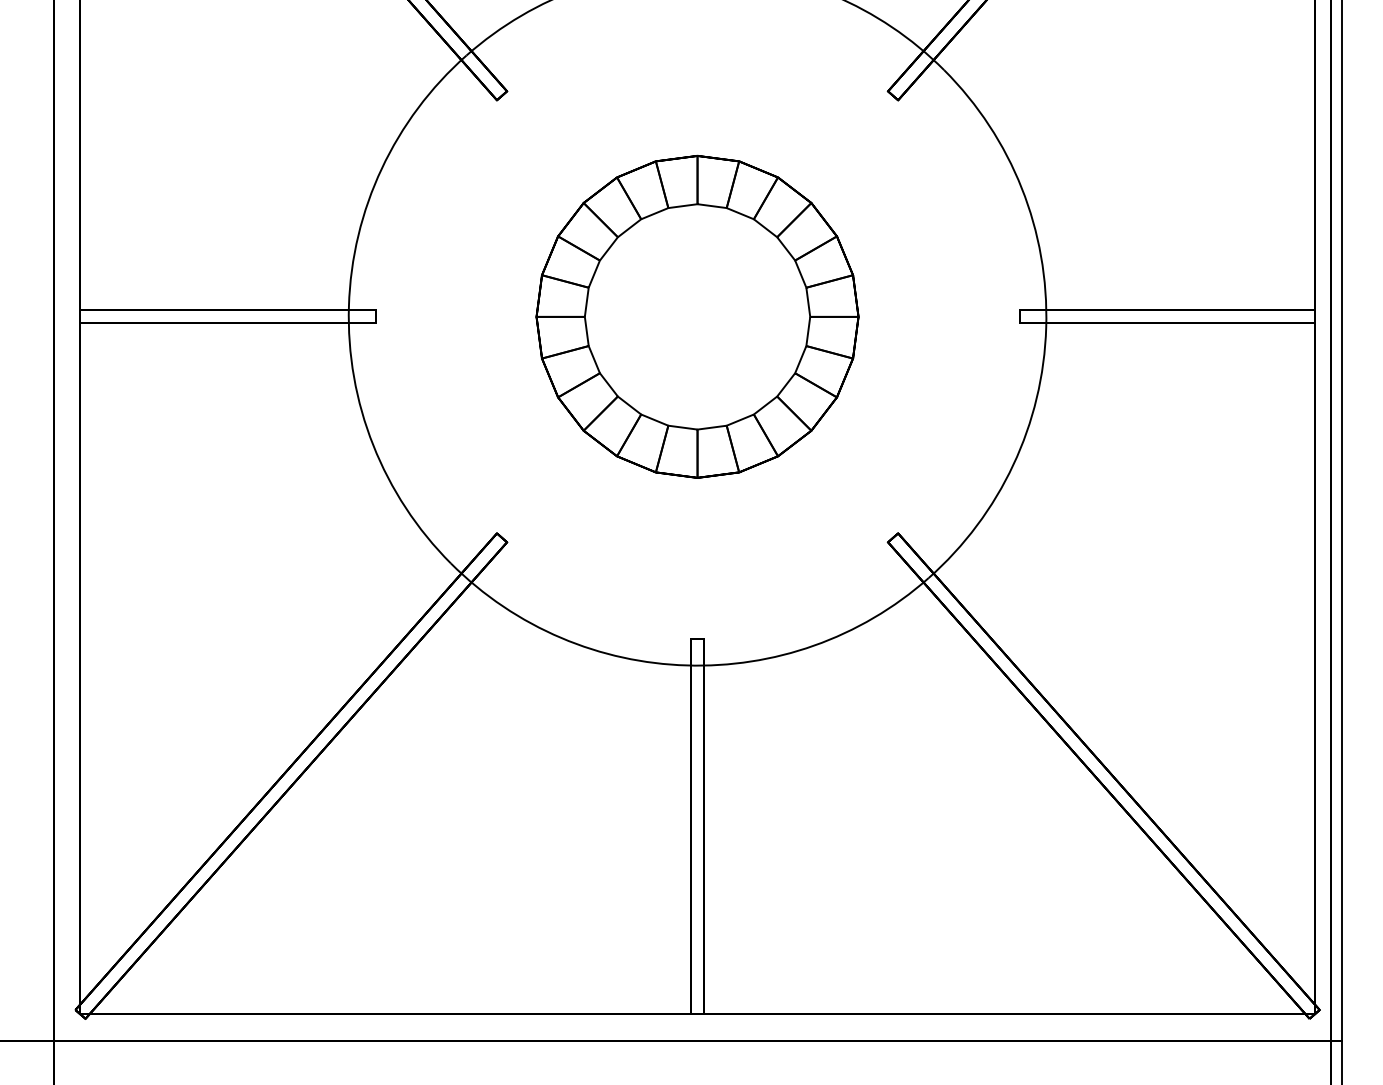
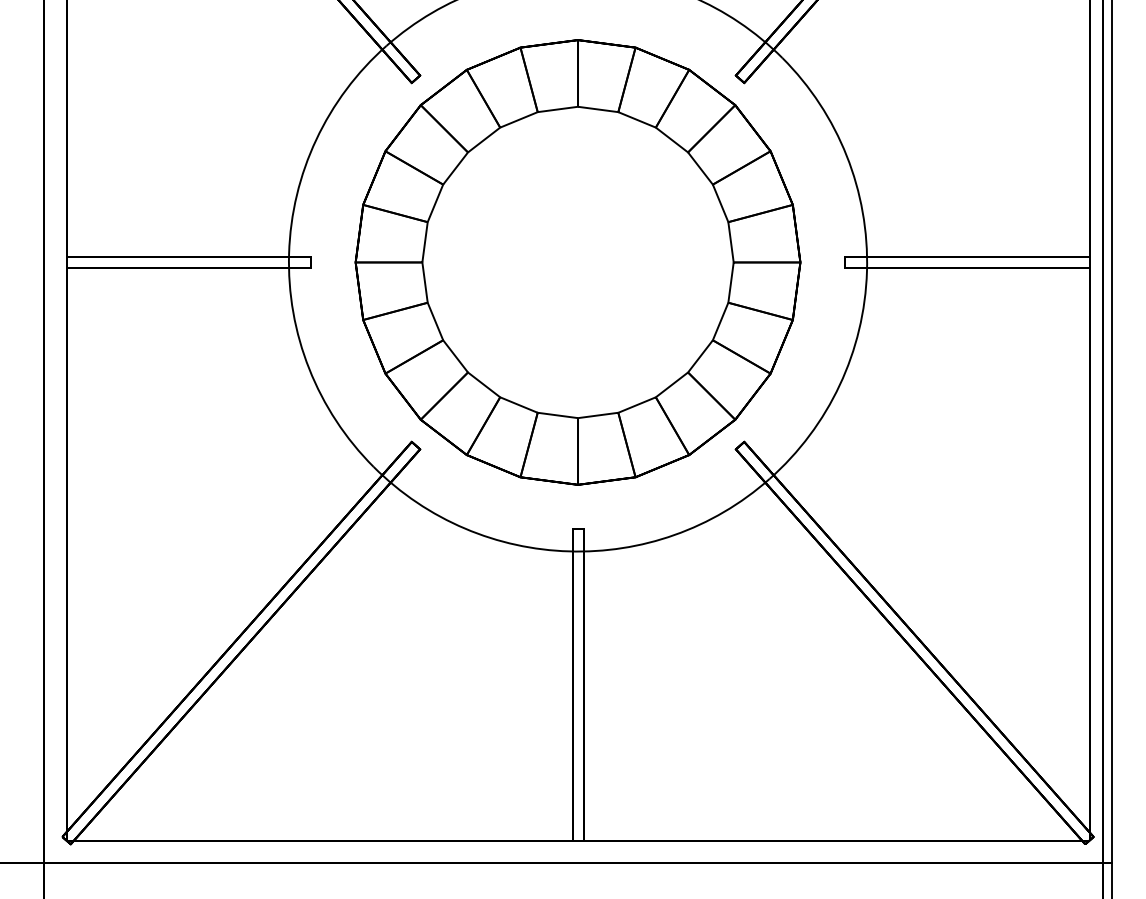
part: (697, 316) -> (577, 262), size x1.67

